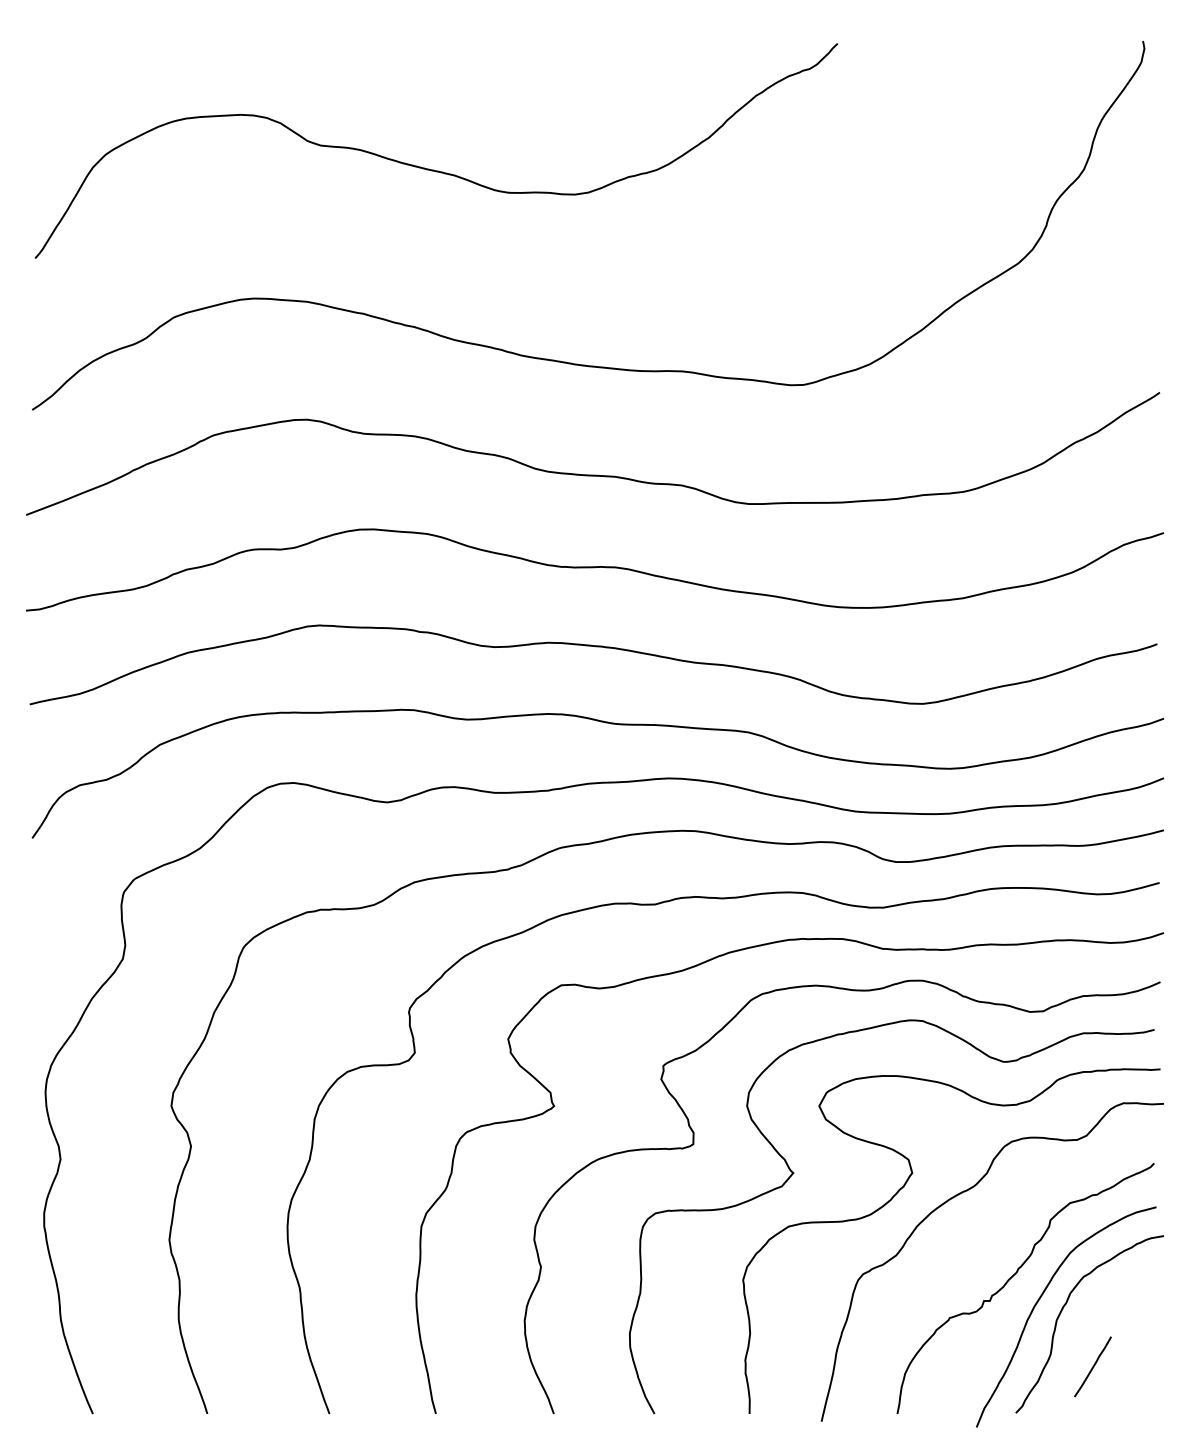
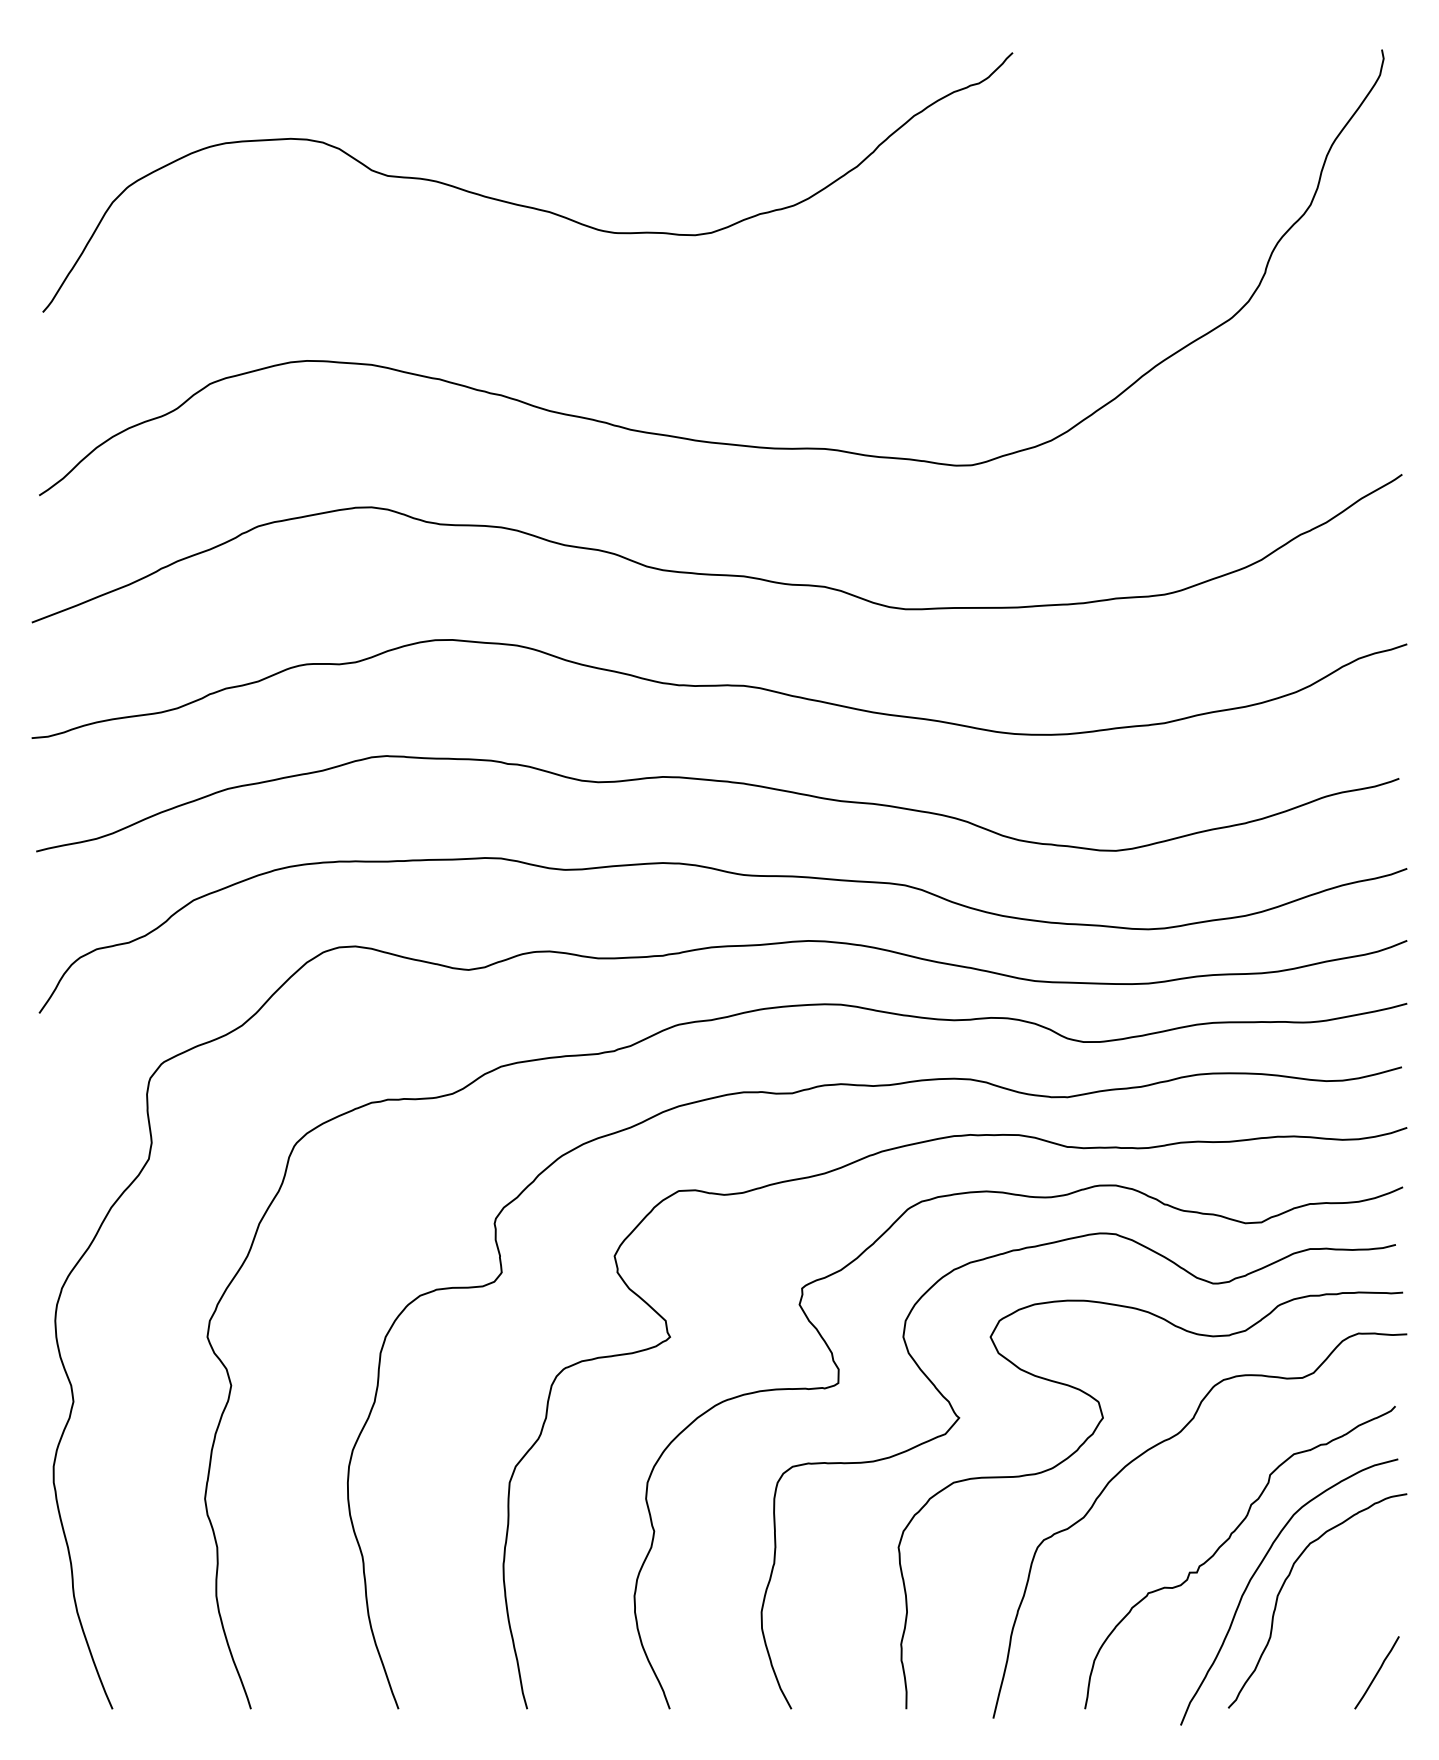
line: (1092, 1366) -> (1376, 1672), moved

